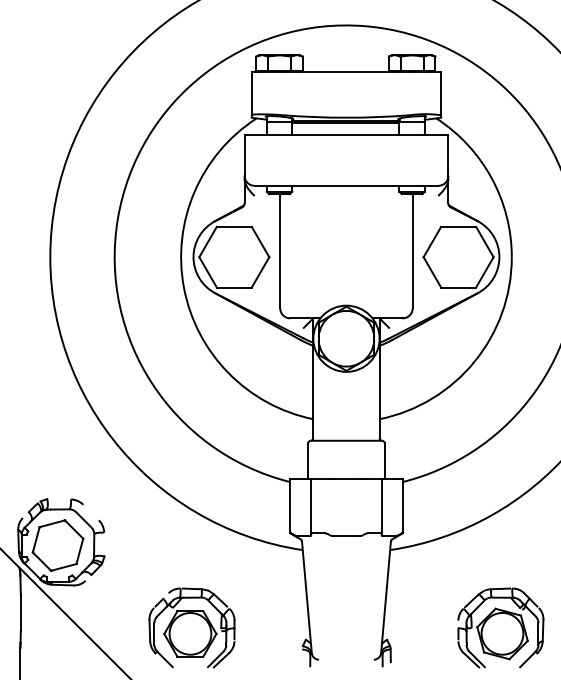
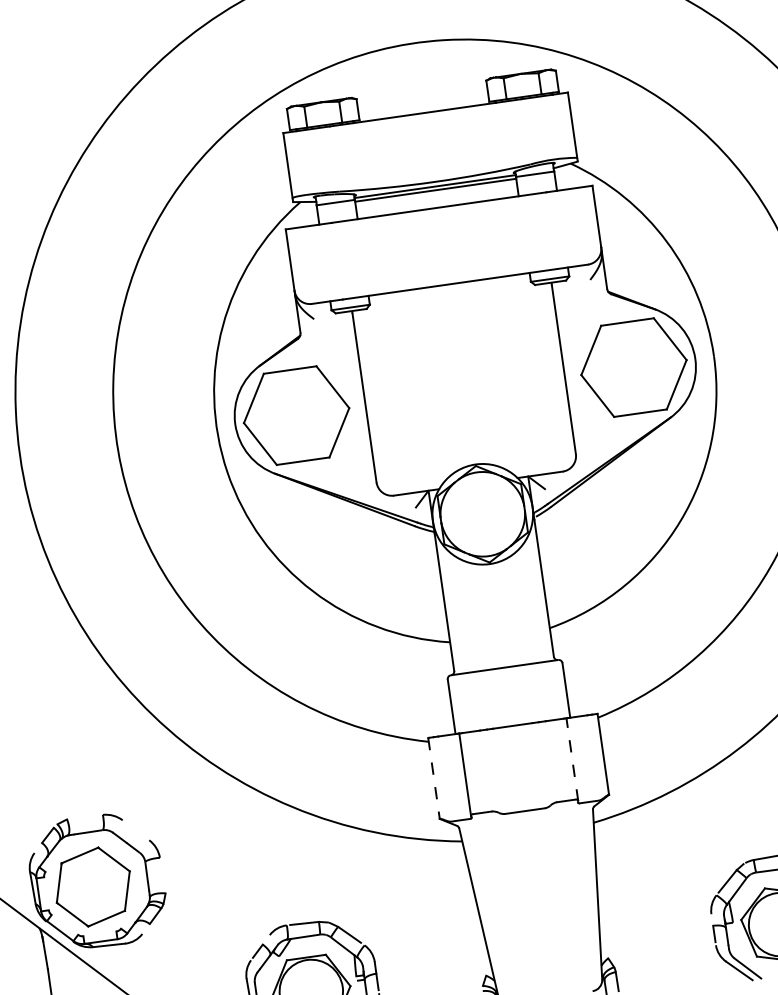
line: (290, 506) -> (434, 778), solid -> dashed
line: (382, 507) -> (573, 760), solid -> dashed

